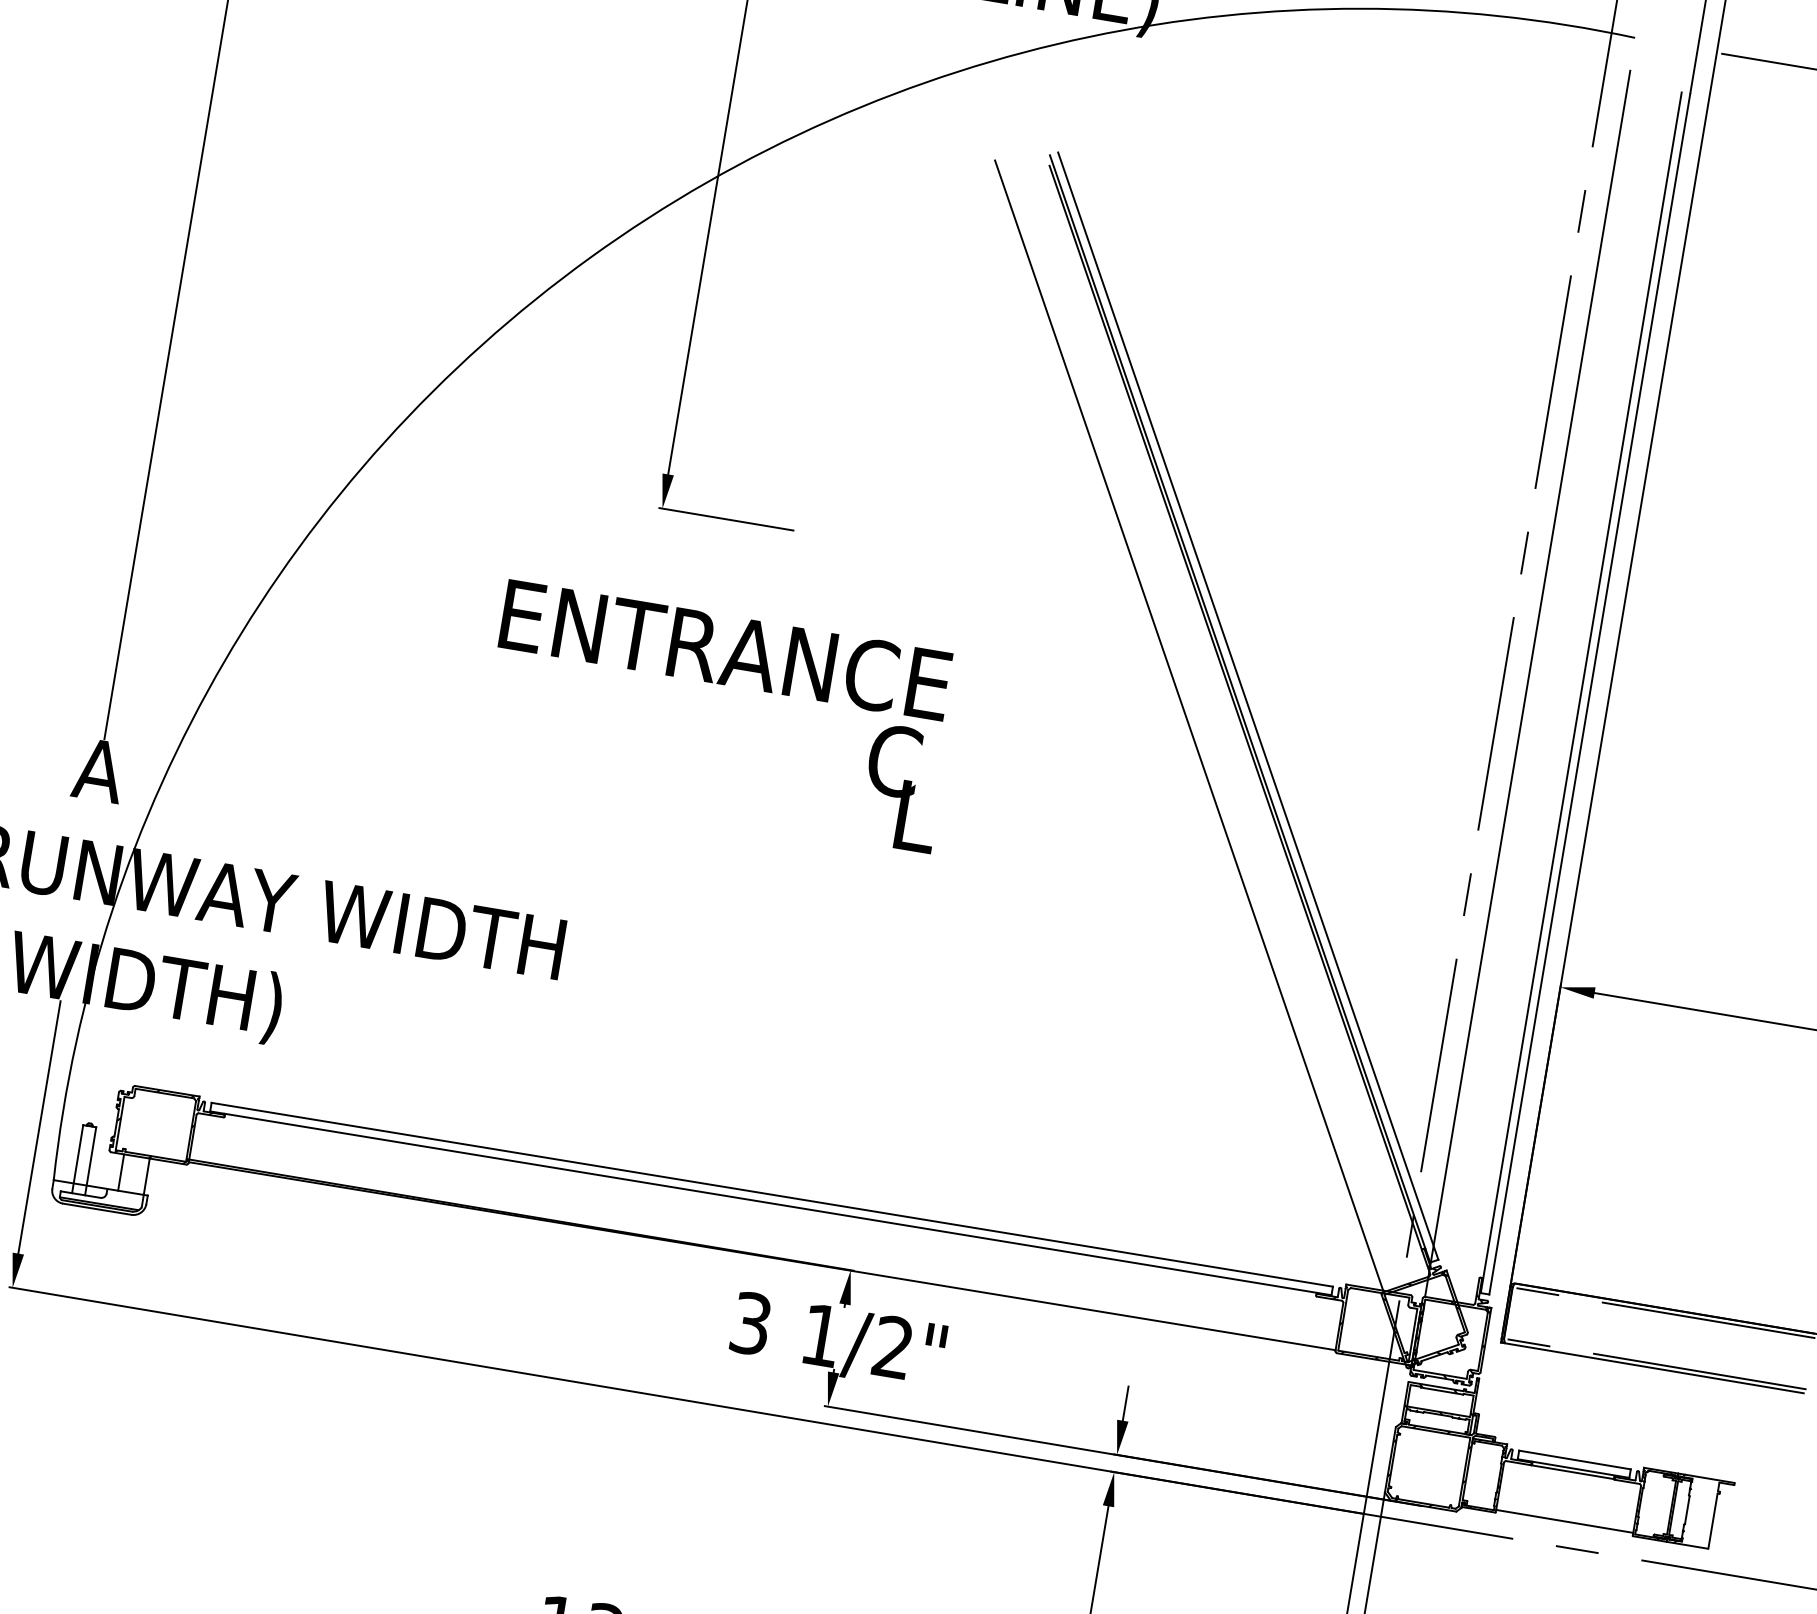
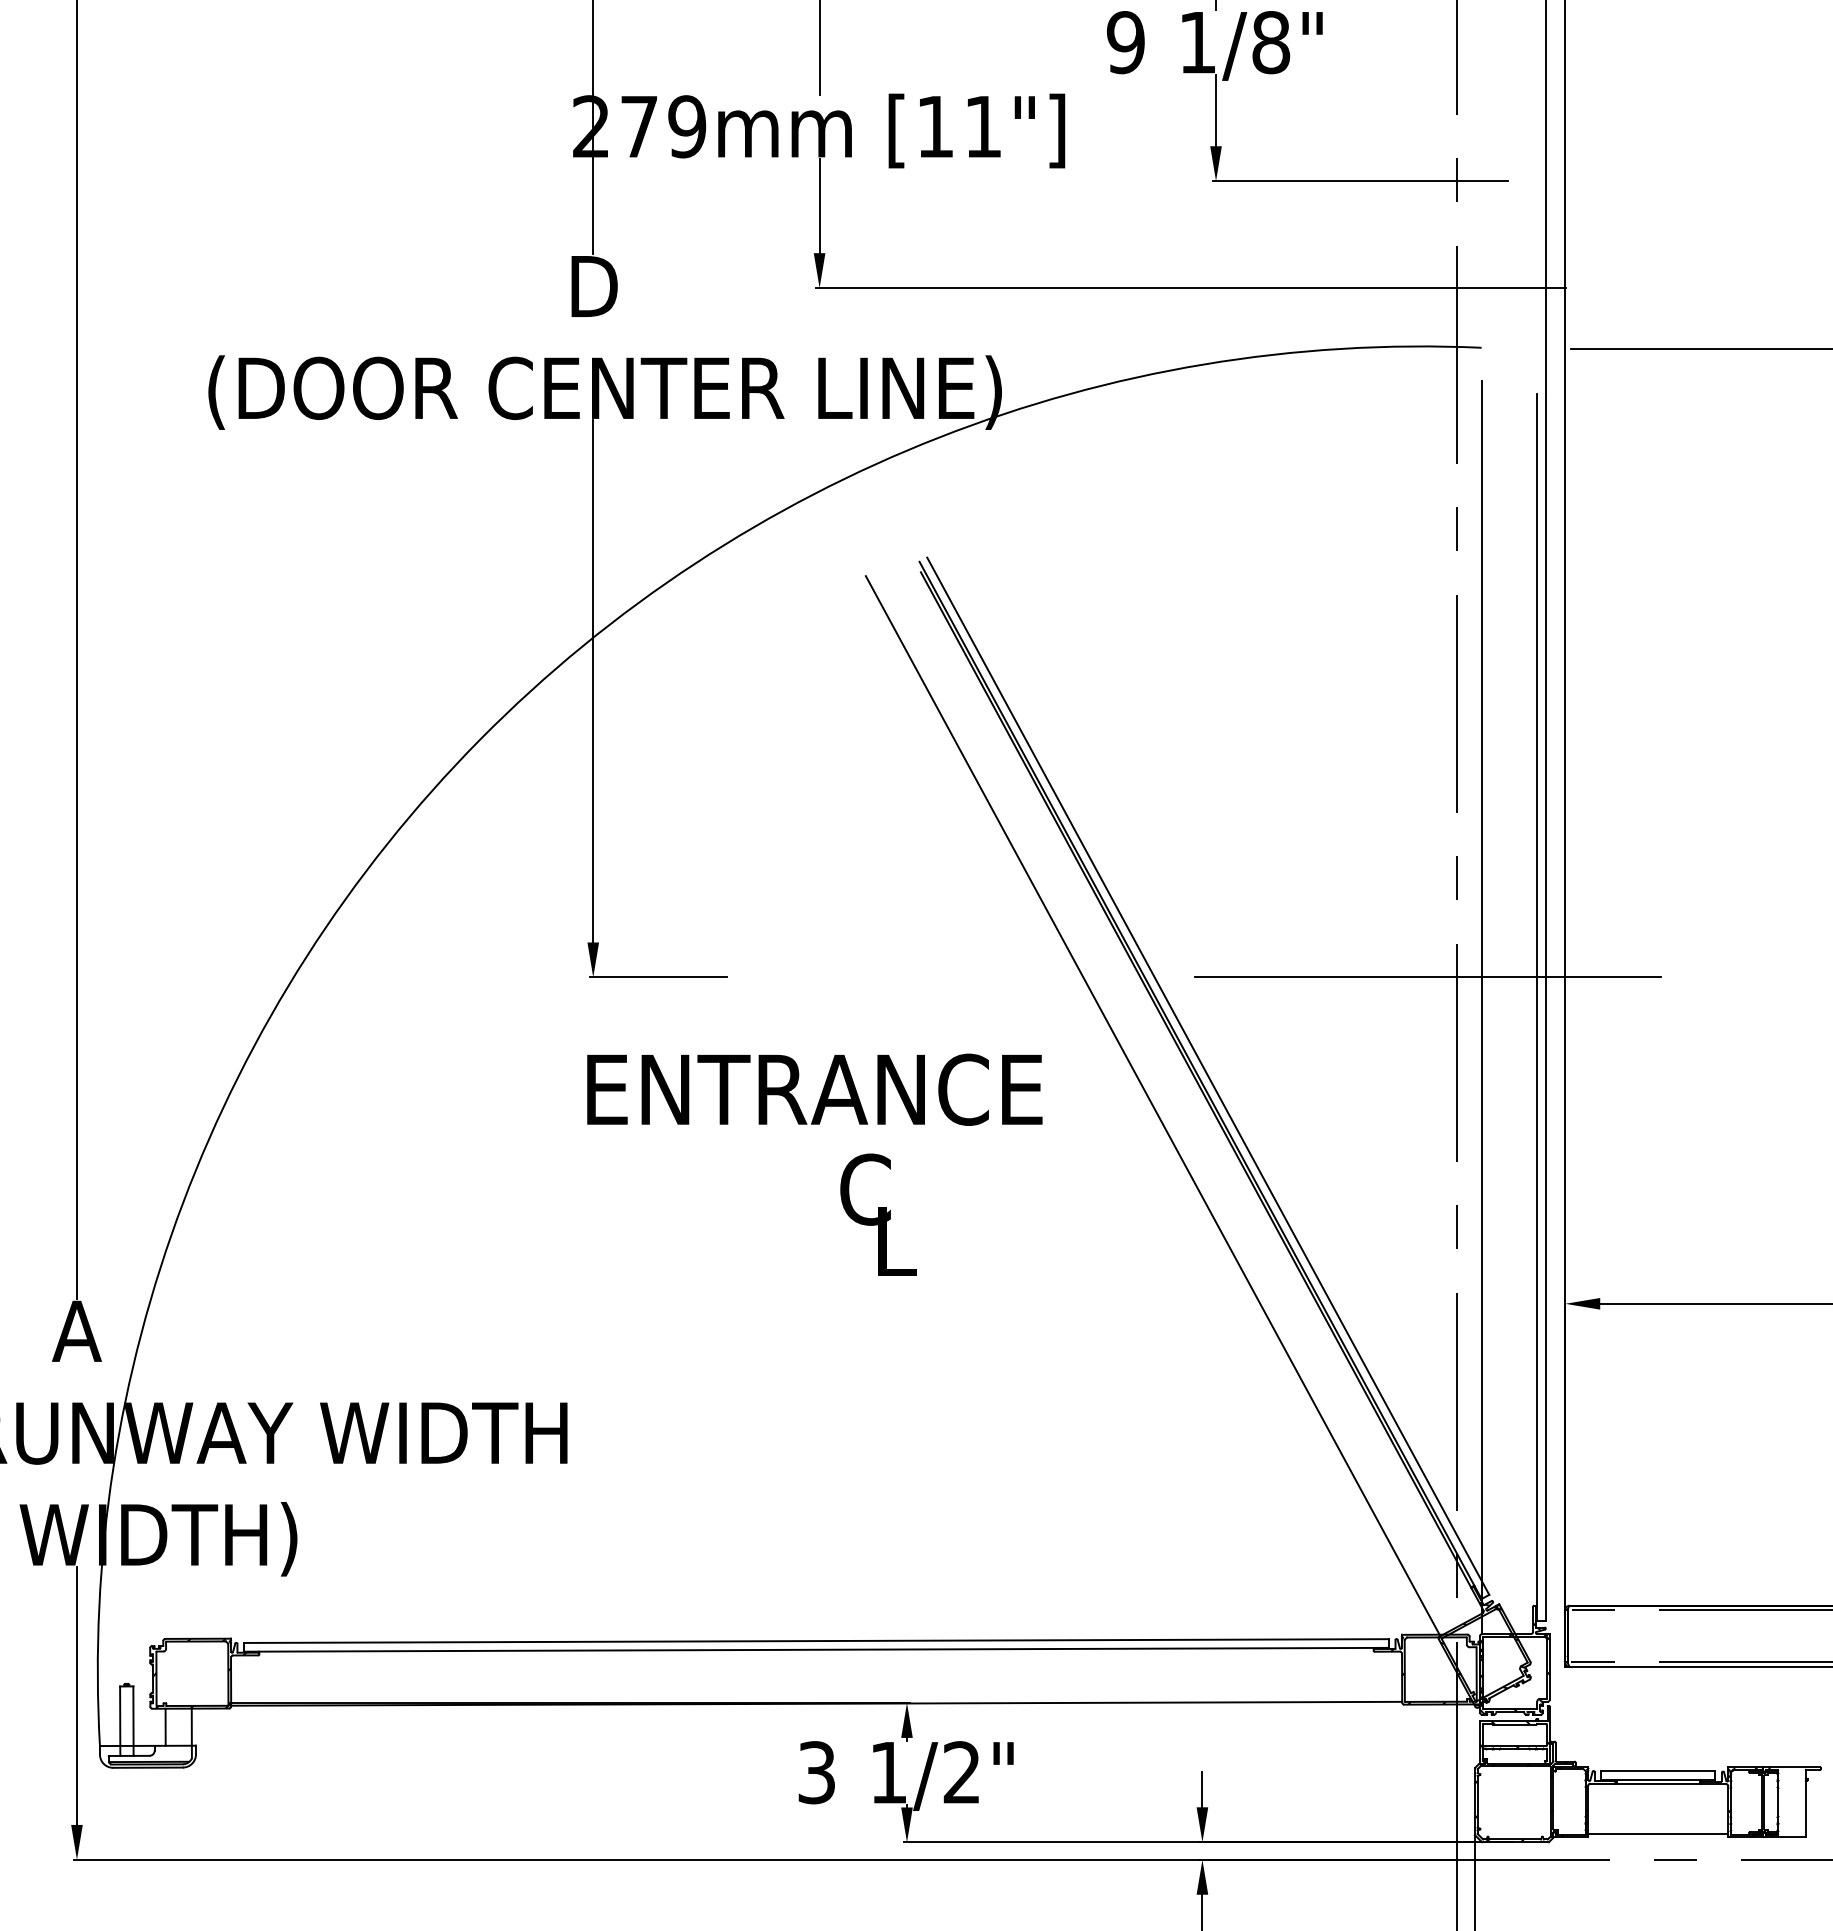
line: (1479, 645) -> (1427, 977), added
text: (725, 650) -> (814, 1089), moved

